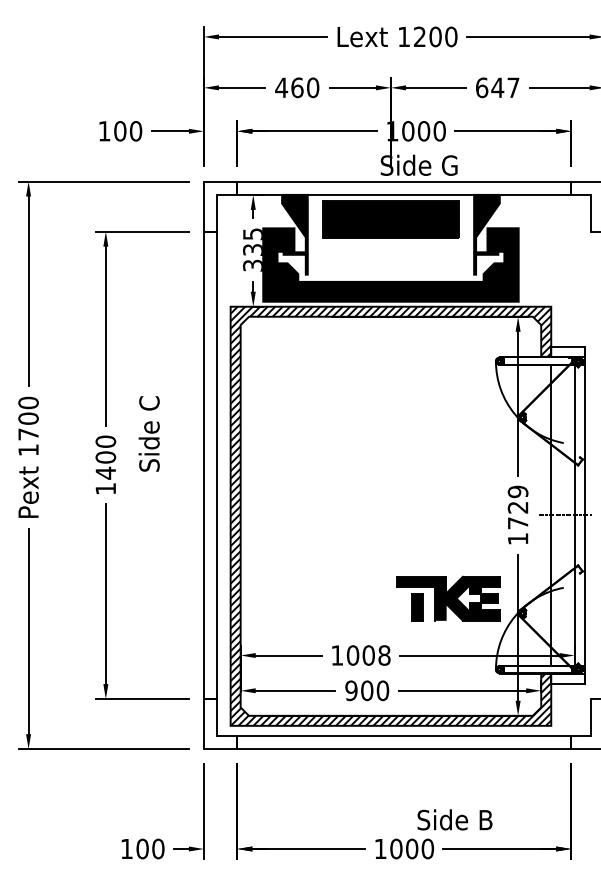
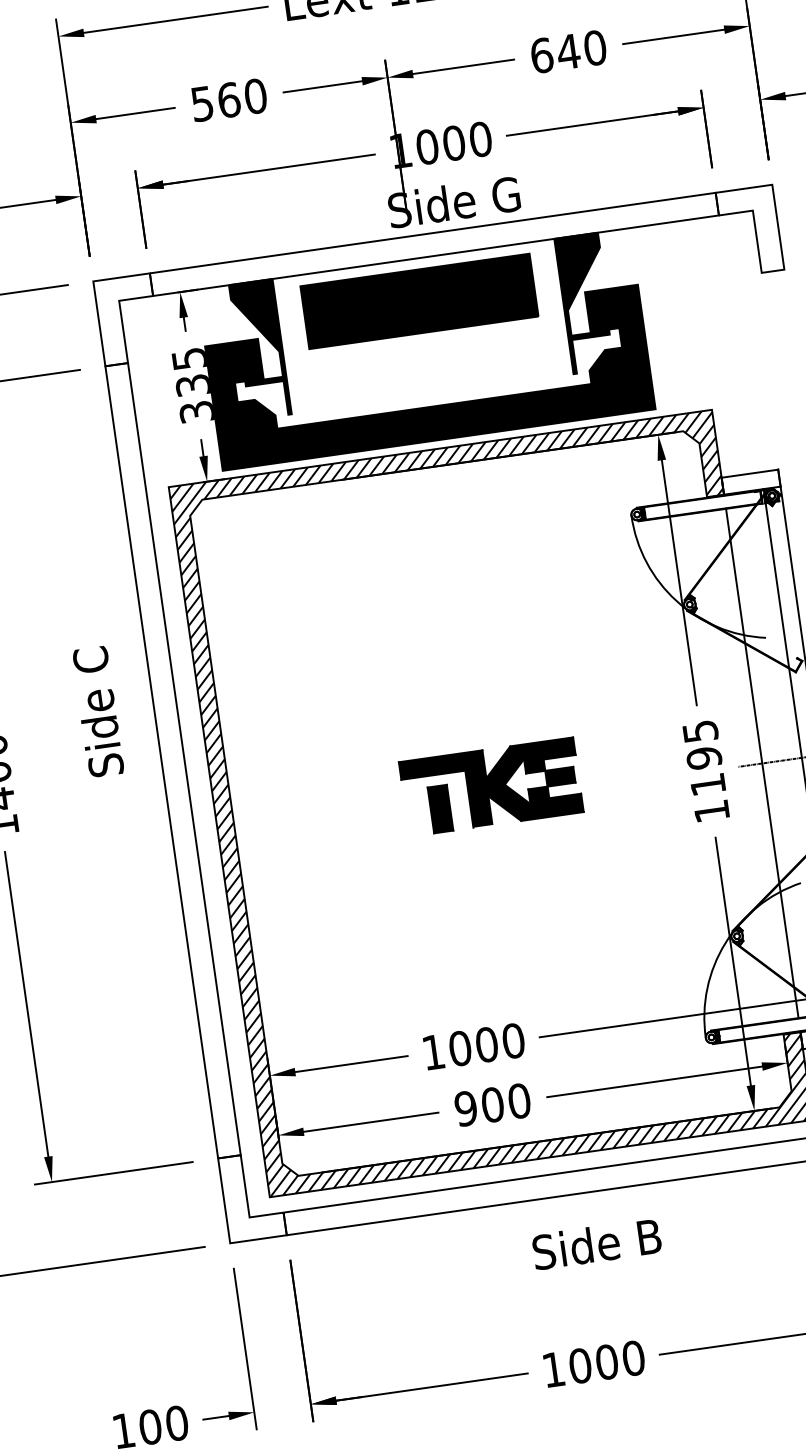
text: (281, 87) -> (202, 103), 460 -> 560
text: (513, 87) -> (595, 47), 647 -> 640
text: (148, 433) -> (96, 711), moved
text: (517, 507) -> (703, 758), 1729 -> 1195
part: (448, 598) -> (491, 786), moved
text: (384, 655) -> (513, 1040), 1008 -> 1000
text: (454, 819) -> (595, 1243), moved

